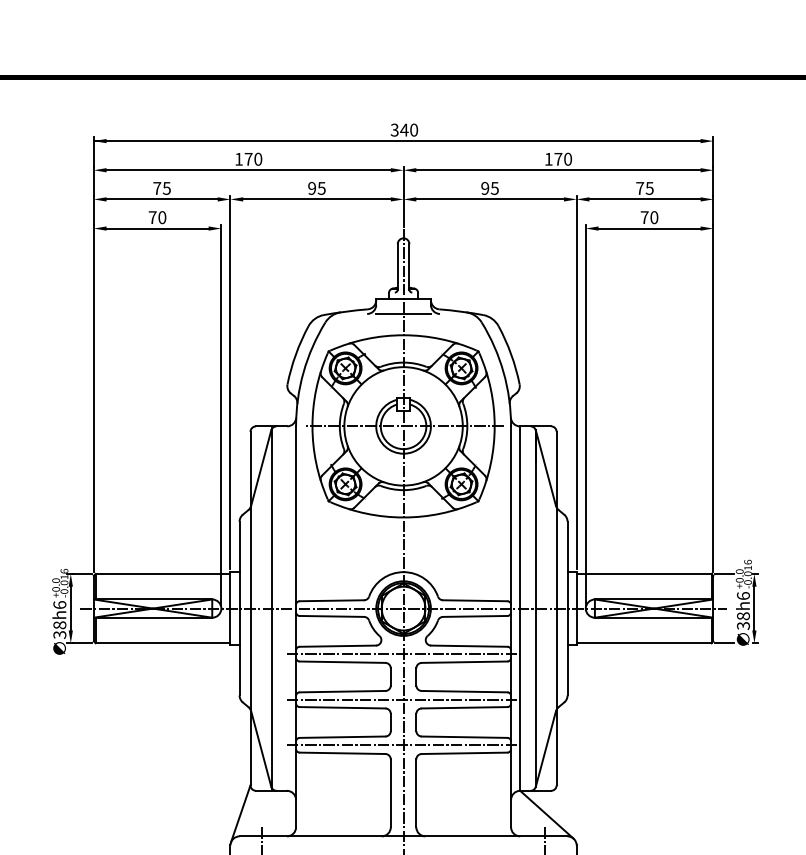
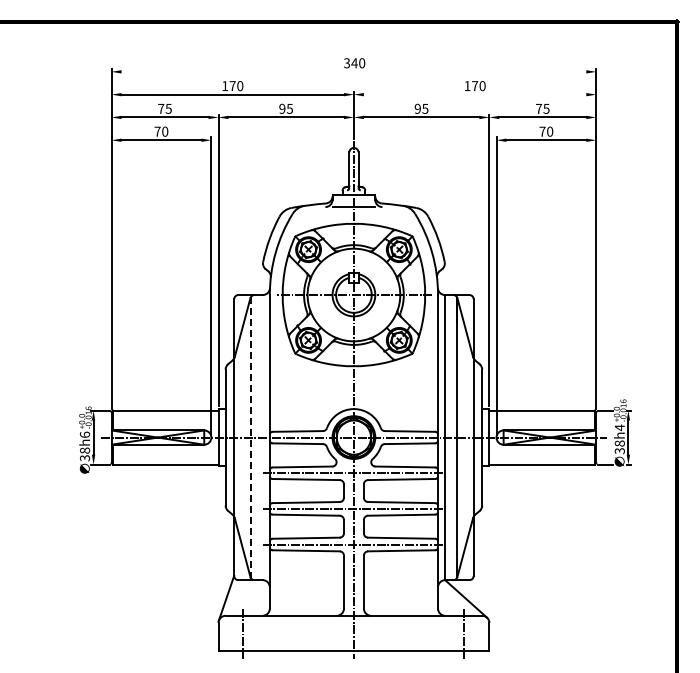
line: (396, 140) -> (348, 71), removed
line: (557, 170) -> (474, 94), removed
text: (743, 595) -> (619, 427), 38h6 -> 38h4
line: (272, 609) -> (251, 438), solid -> dashed

